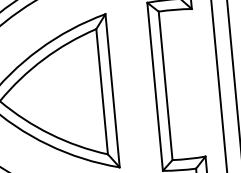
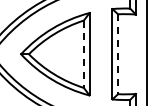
line: (166, 86) -> (118, 54), solid -> dashed
line: (101, 92) -> (83, 54), solid -> dashed

